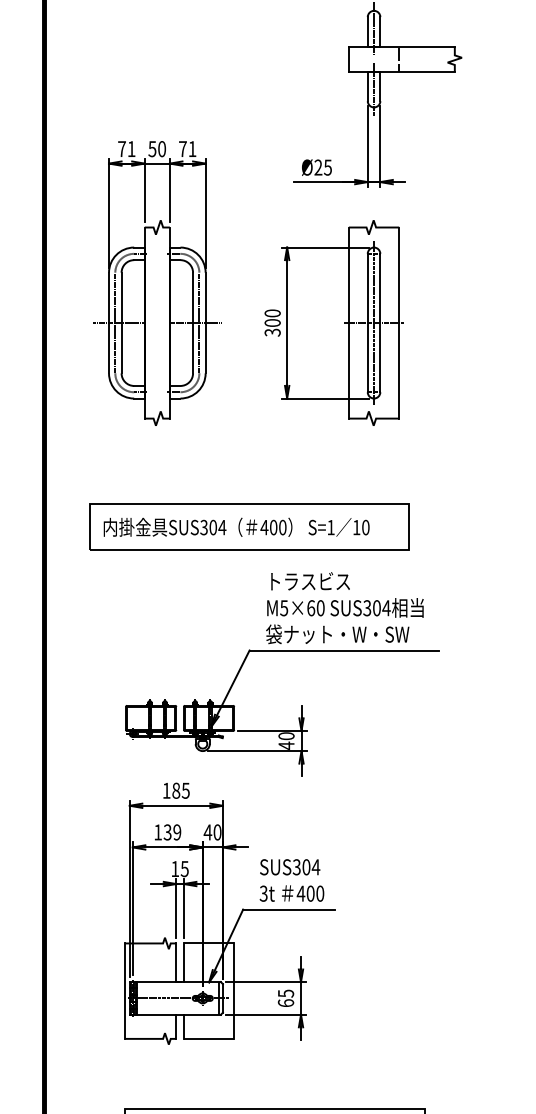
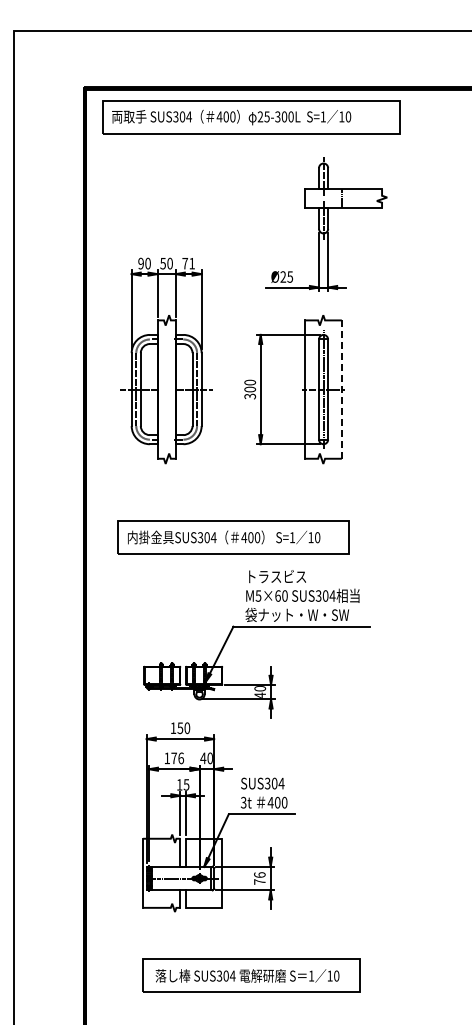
text: (126, 148) -> (144, 263), 71 -> 90
line: (398, 322) -> (341, 389), solid -> dashed
text: (180, 789) -> (183, 727), 185 -> 150
text: (172, 832) -> (177, 758), 139 -> 176
text: (285, 998) -> (259, 878), 65 -> 76

